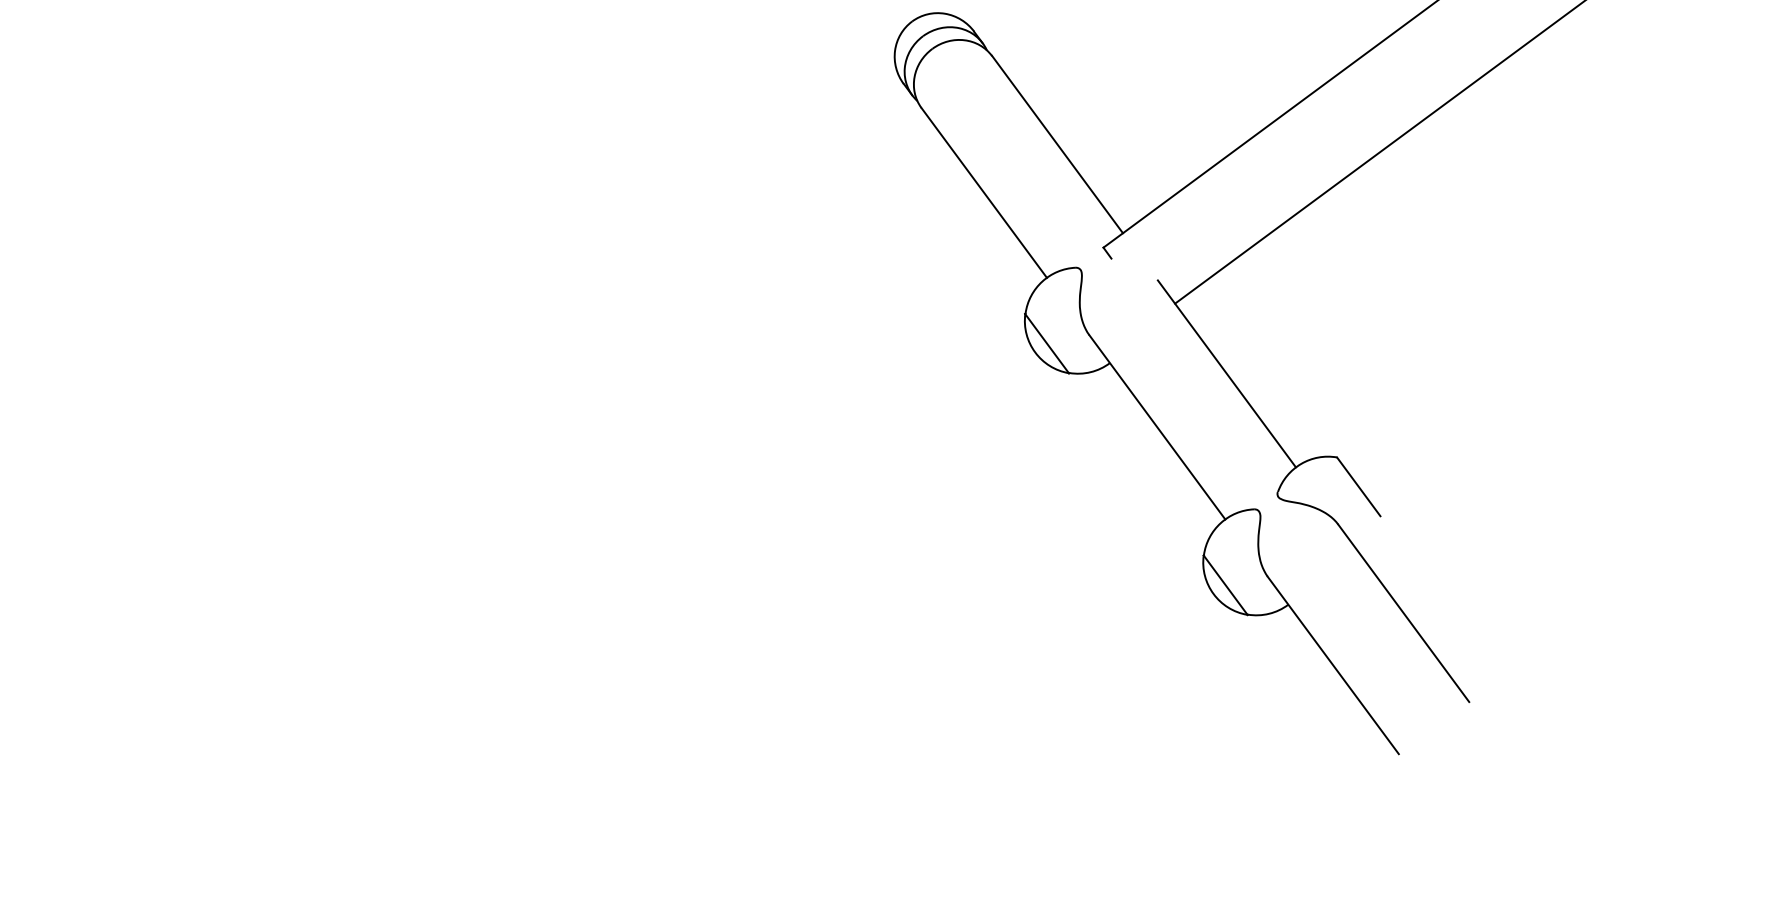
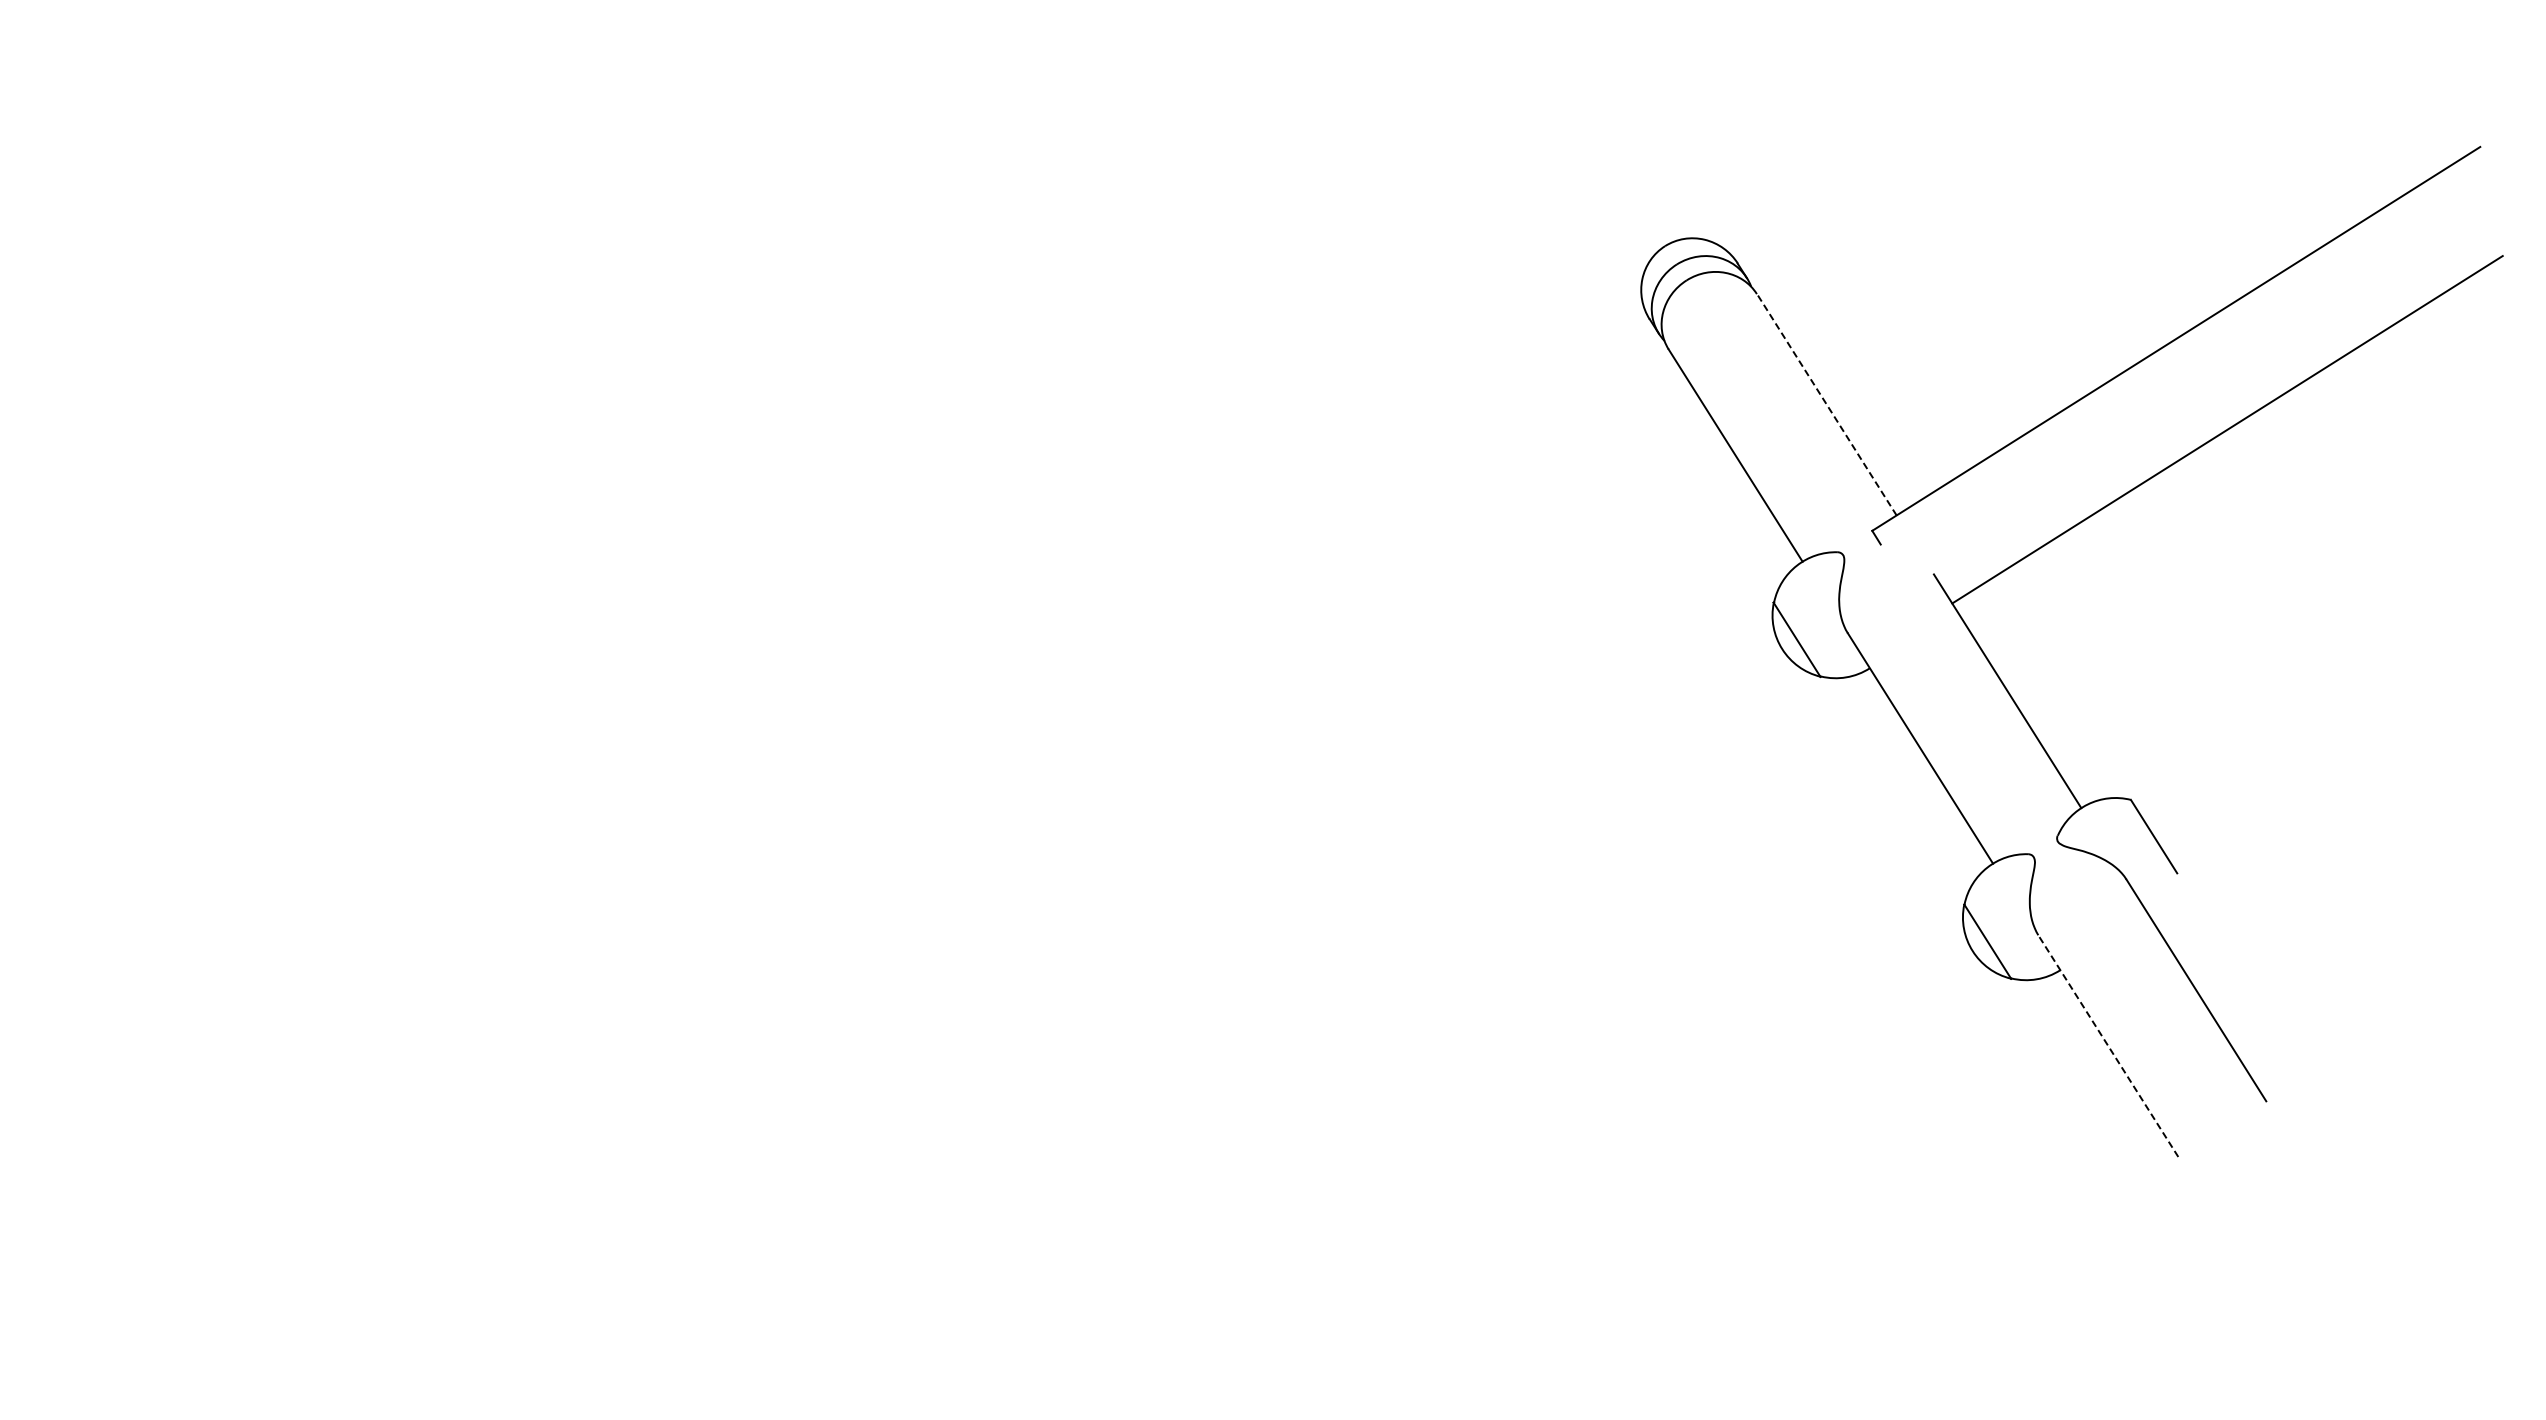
line: (1057, 144) -> (1826, 404), solid -> dashed
line: (1333, 664) -> (2108, 1045), solid -> dashed

